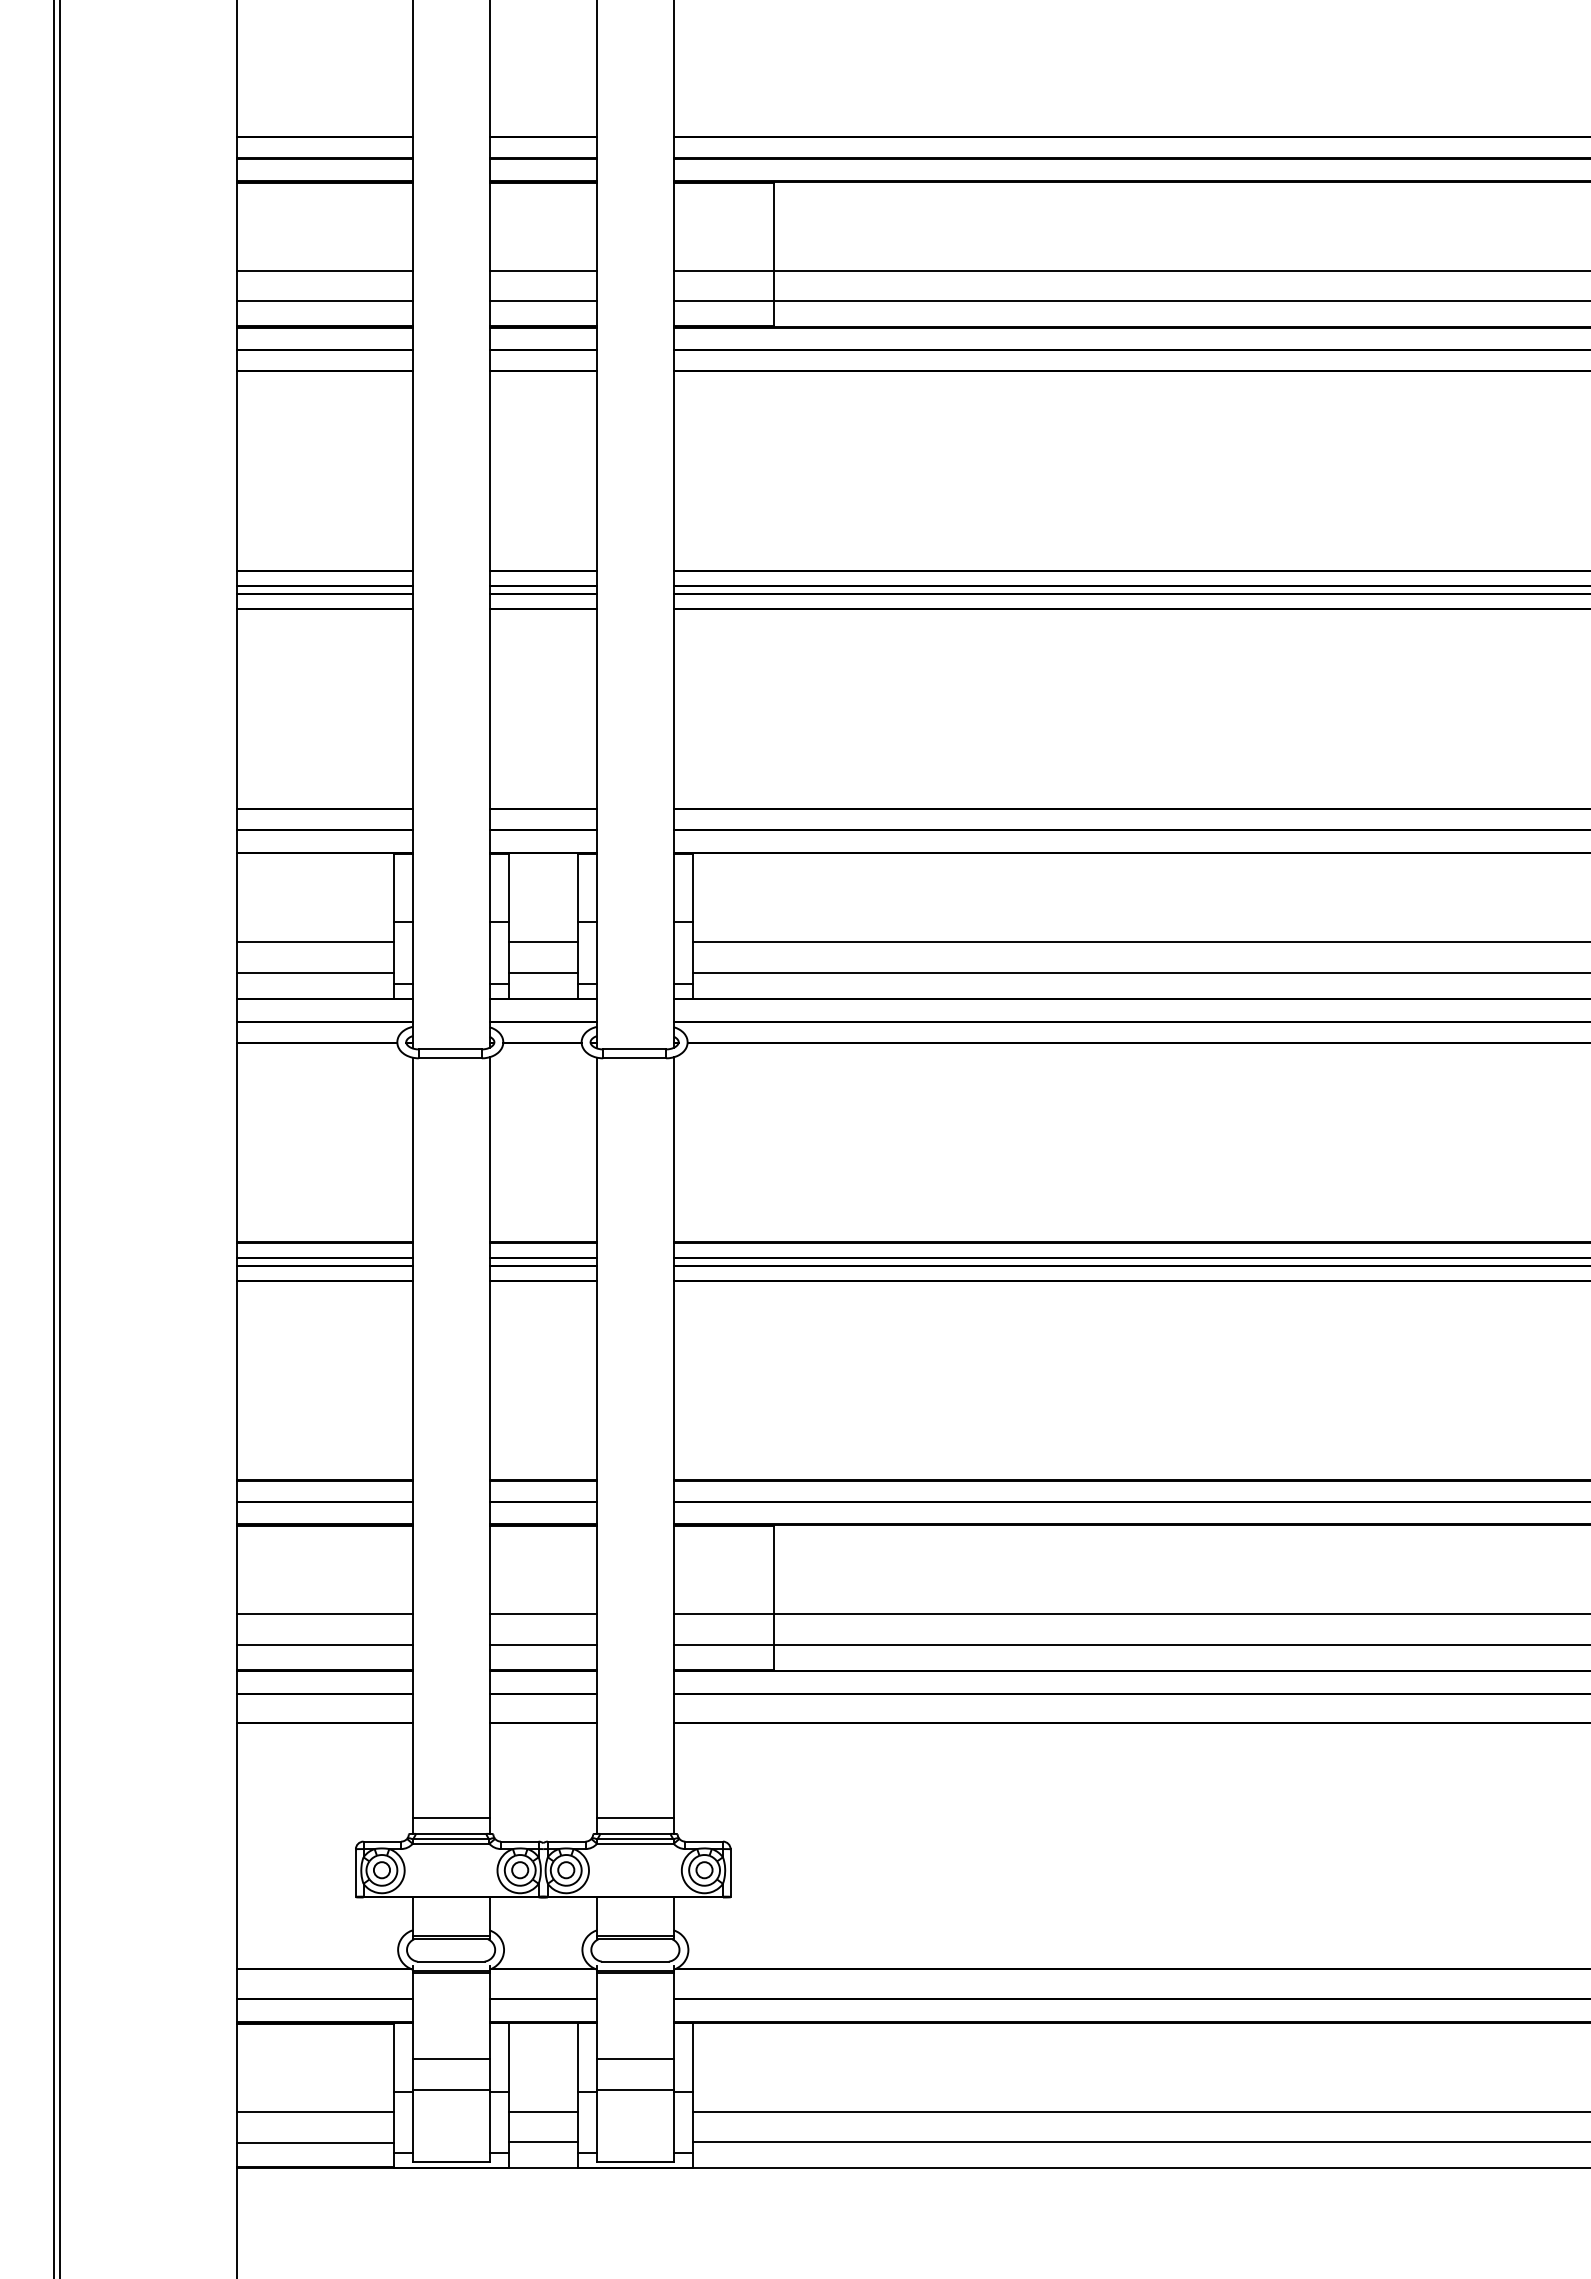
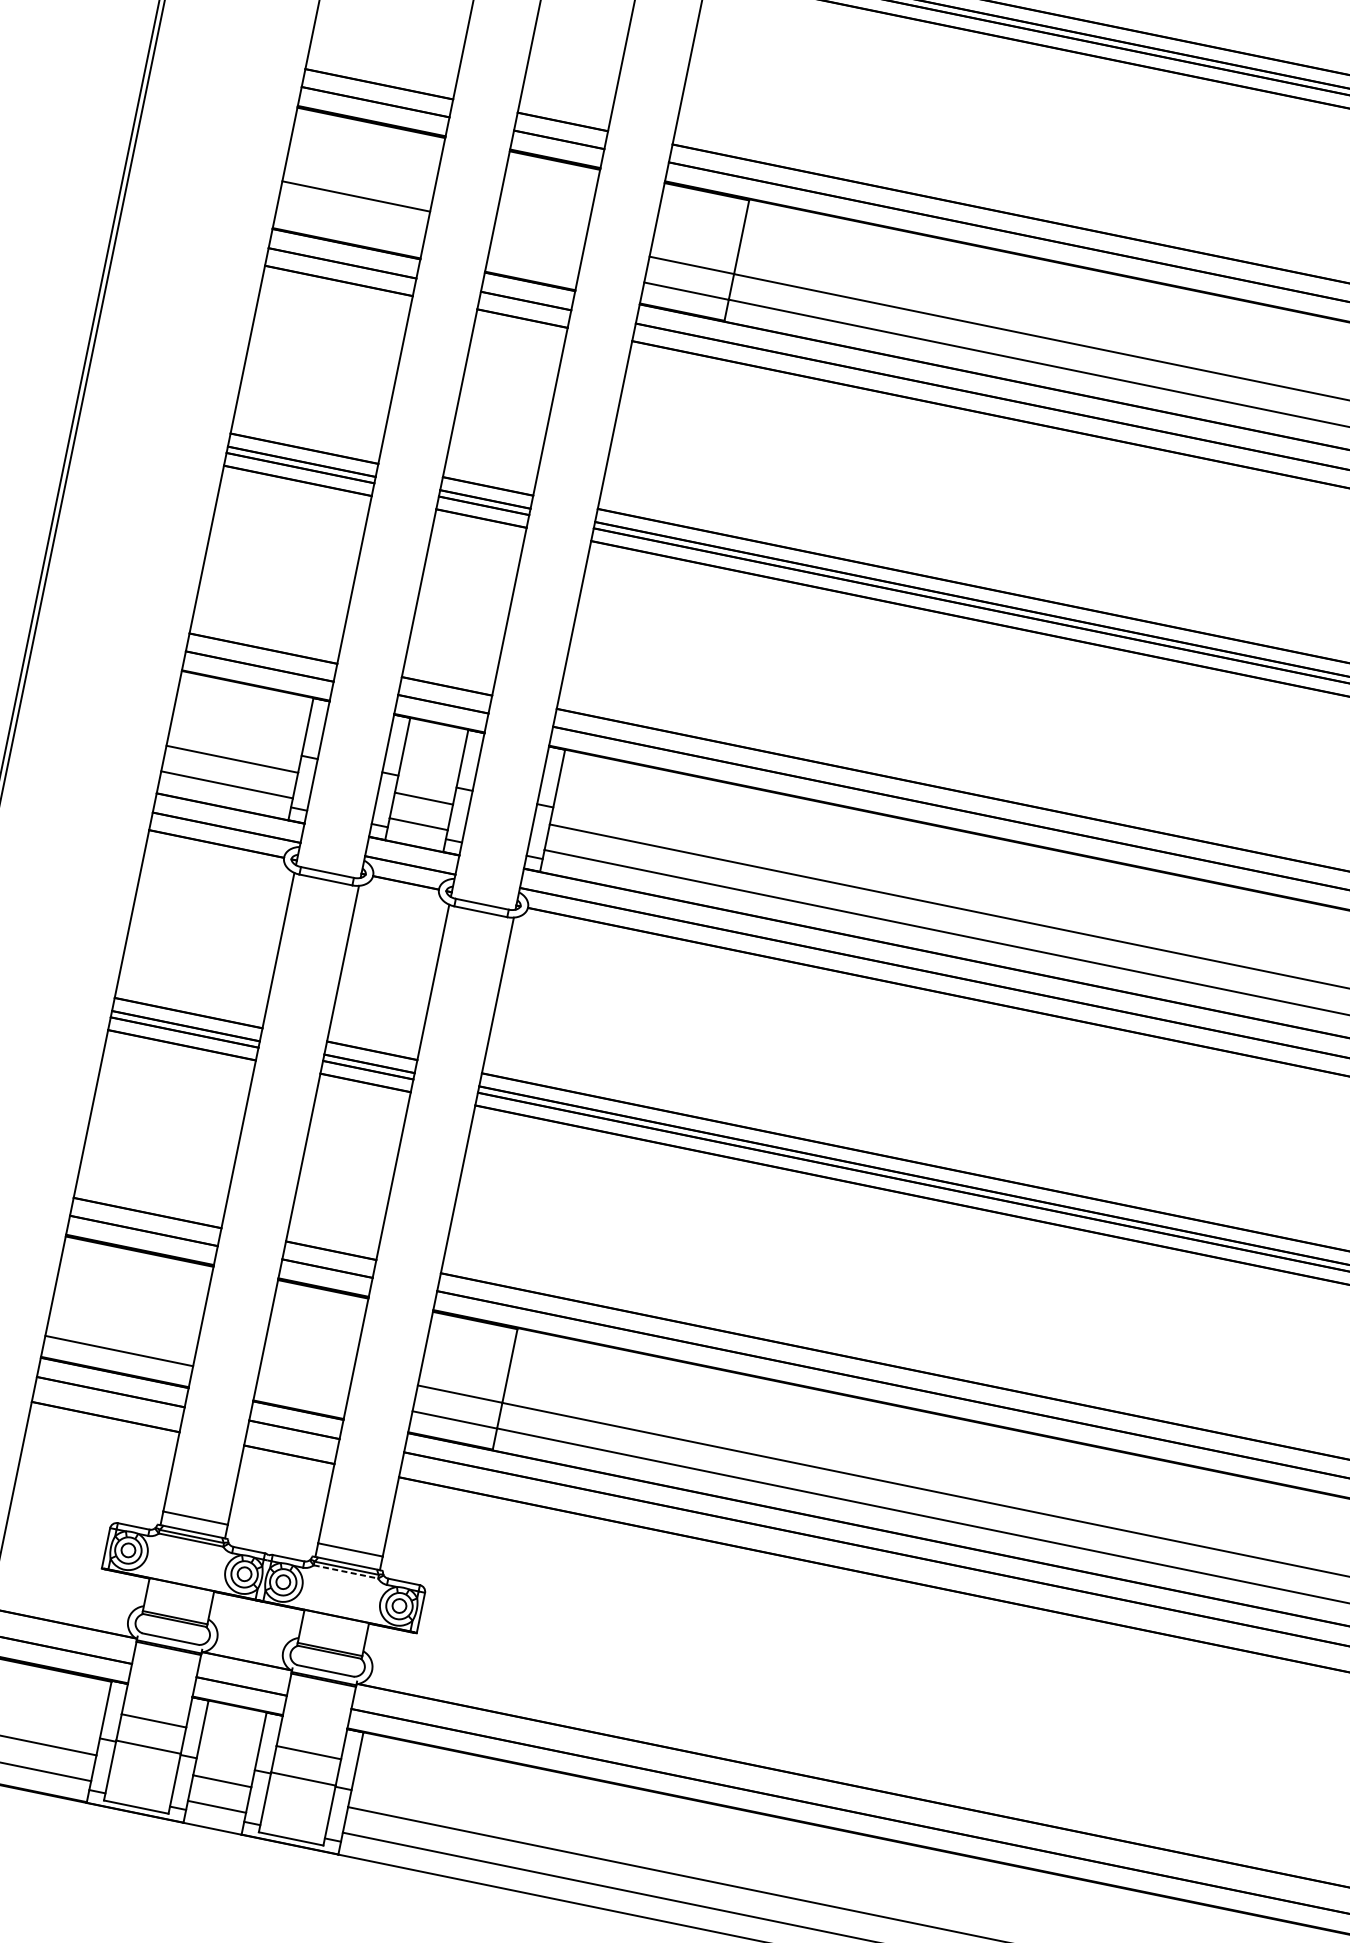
line: (543, 270) -> (540, 234), removed
line: (324, 301) -> (350, 222), removed
line: (543, 301) -> (534, 260), removed
line: (324, 1614) -> (124, 1325), removed
line: (543, 1614) -> (308, 1363), removed
line: (543, 1644) -> (303, 1388), removed
line: (635, 1843) -> (346, 1571), solid -> dashed

